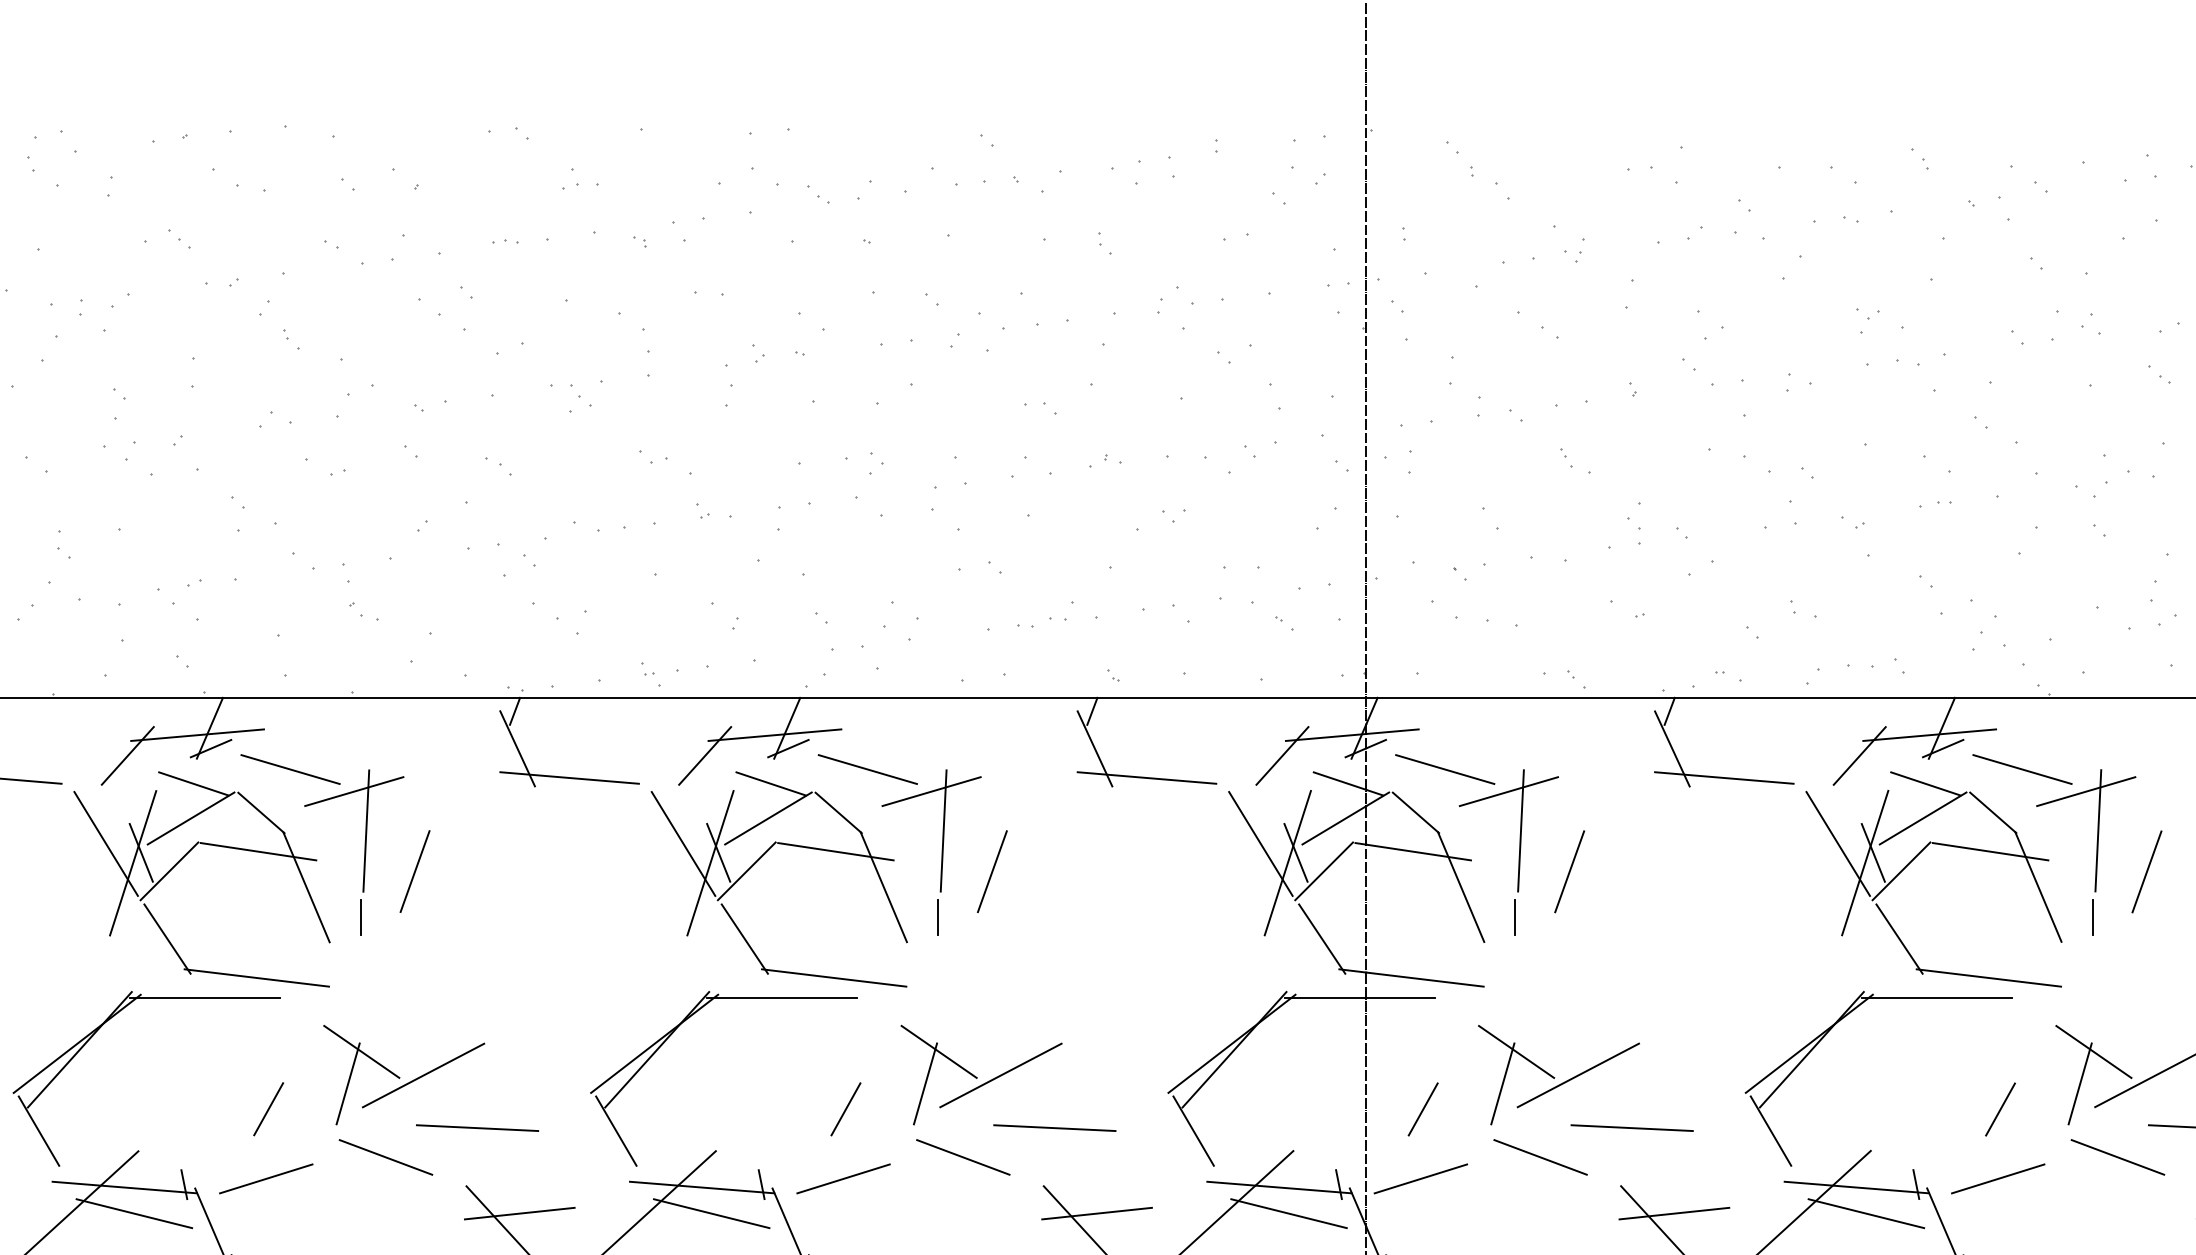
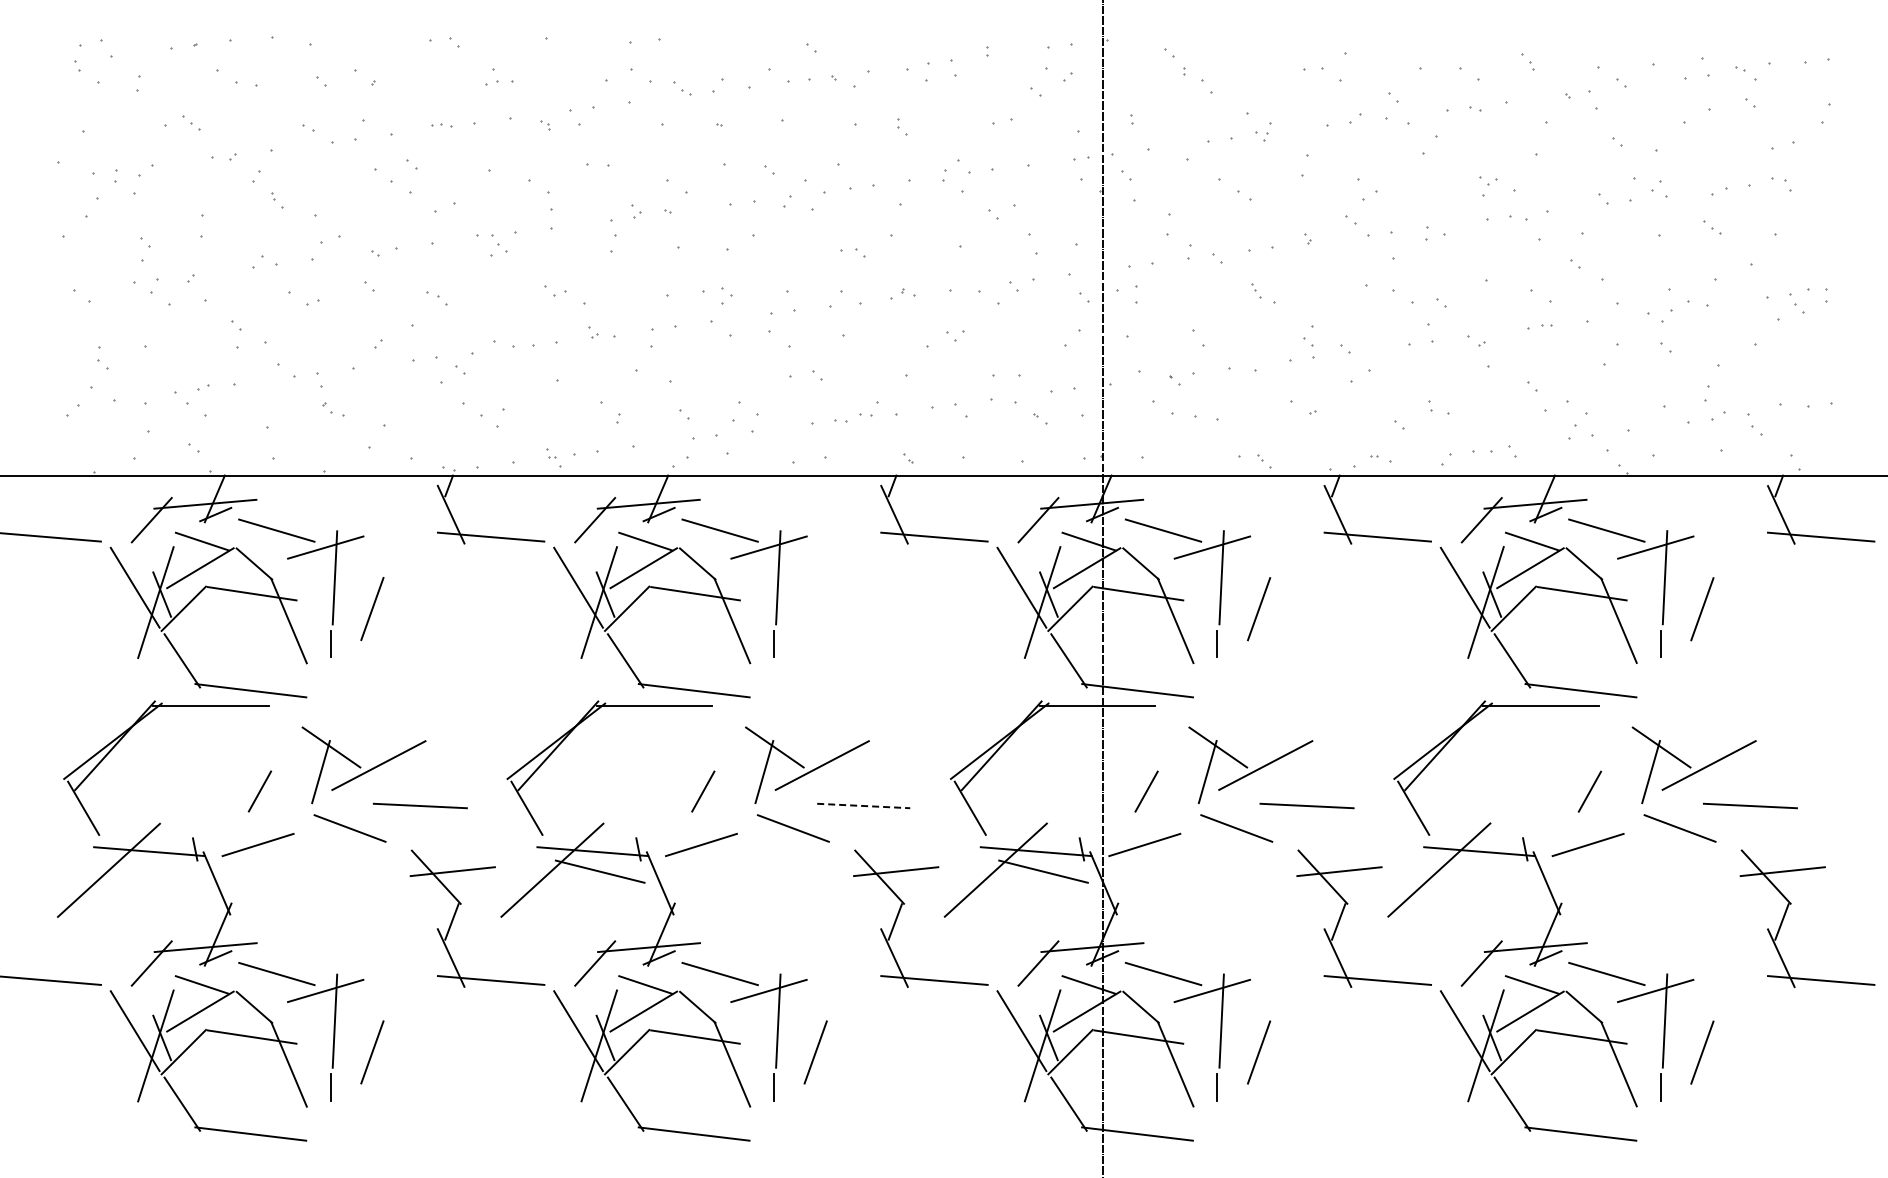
line: (992, 870) -> (815, 608), removed
line: (1054, 1128) -> (863, 806), solid -> dashed
line: (133, 1213) -> (156, 871), removed
line: (1865, 1213) -> (1486, 871), removed

